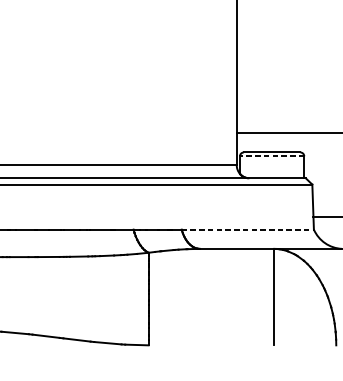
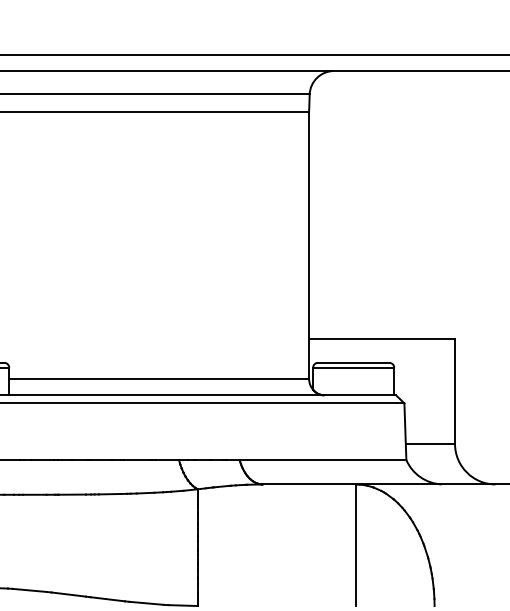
line: (271, 156) -> (353, 367), dashed -> solid
line: (248, 229) -> (323, 460), dashed -> solid

